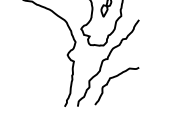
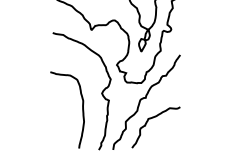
curve: (49, 69) -> (82, 109), added

